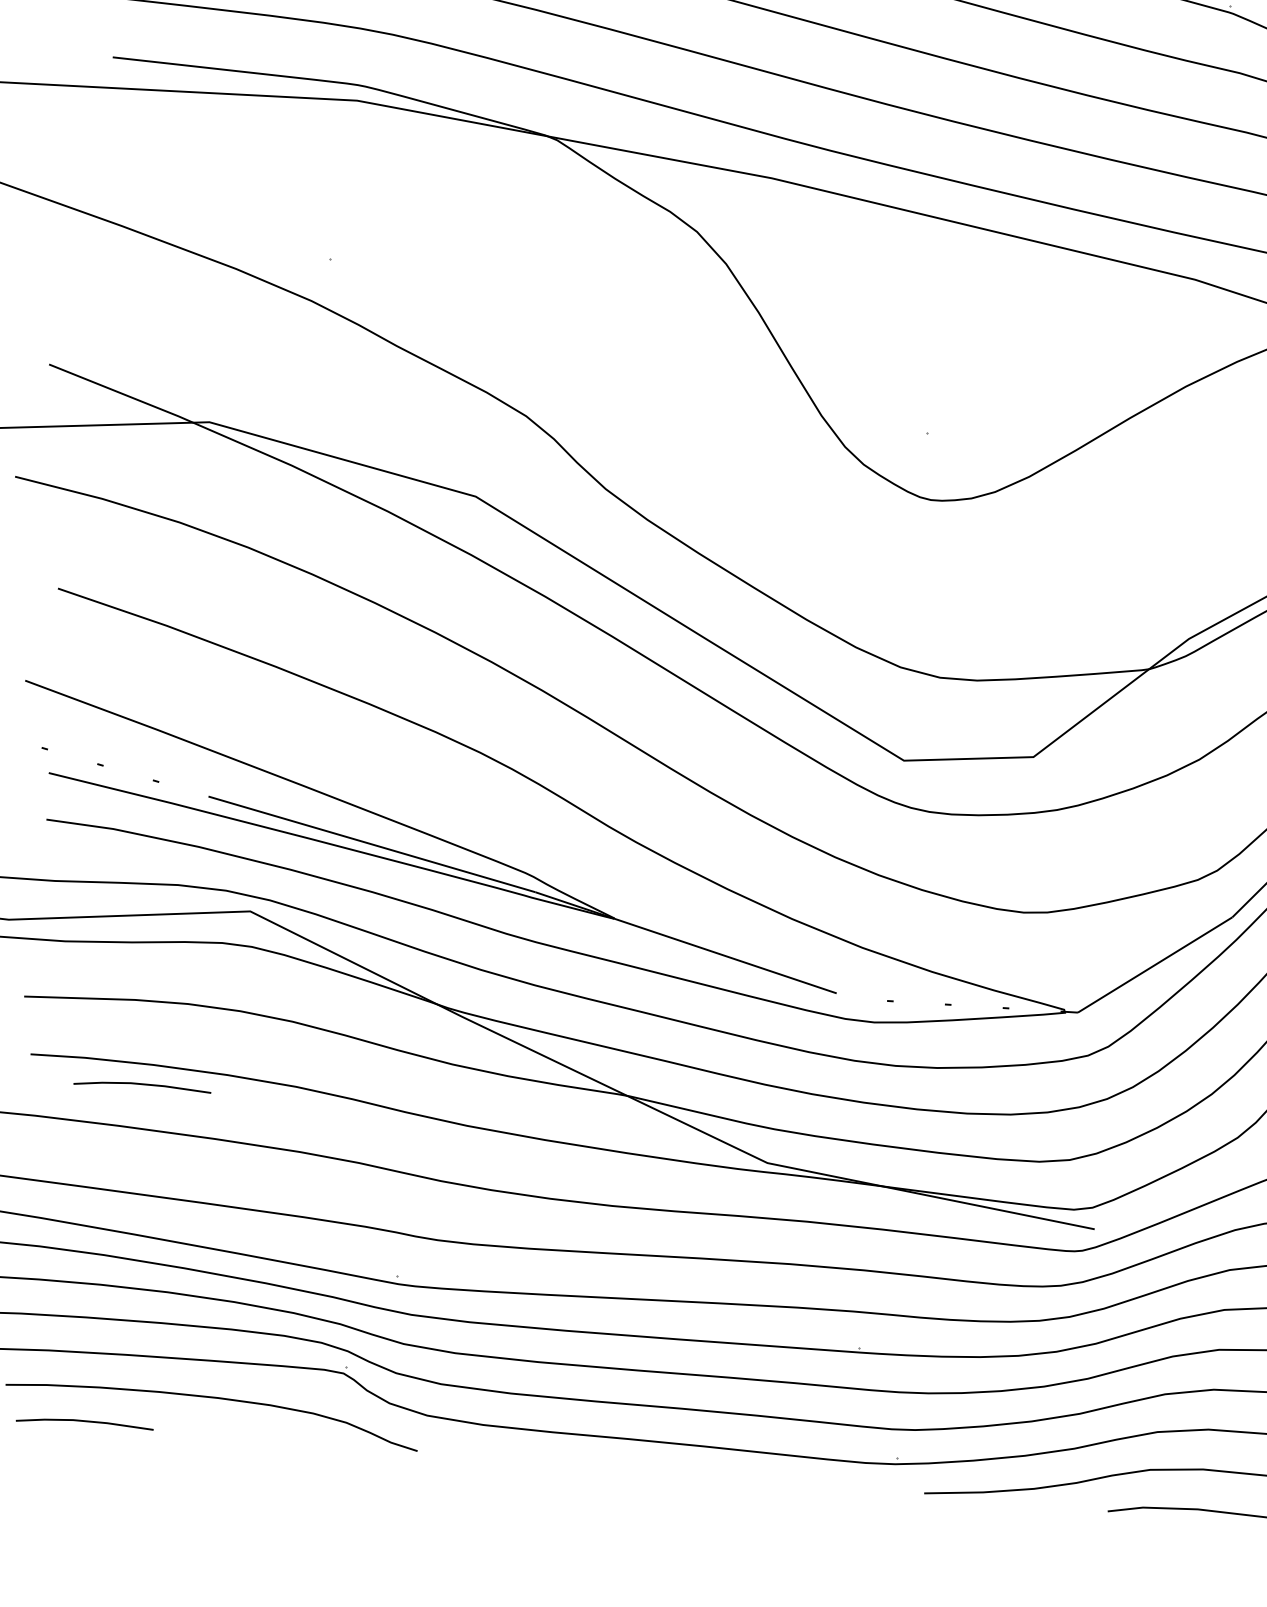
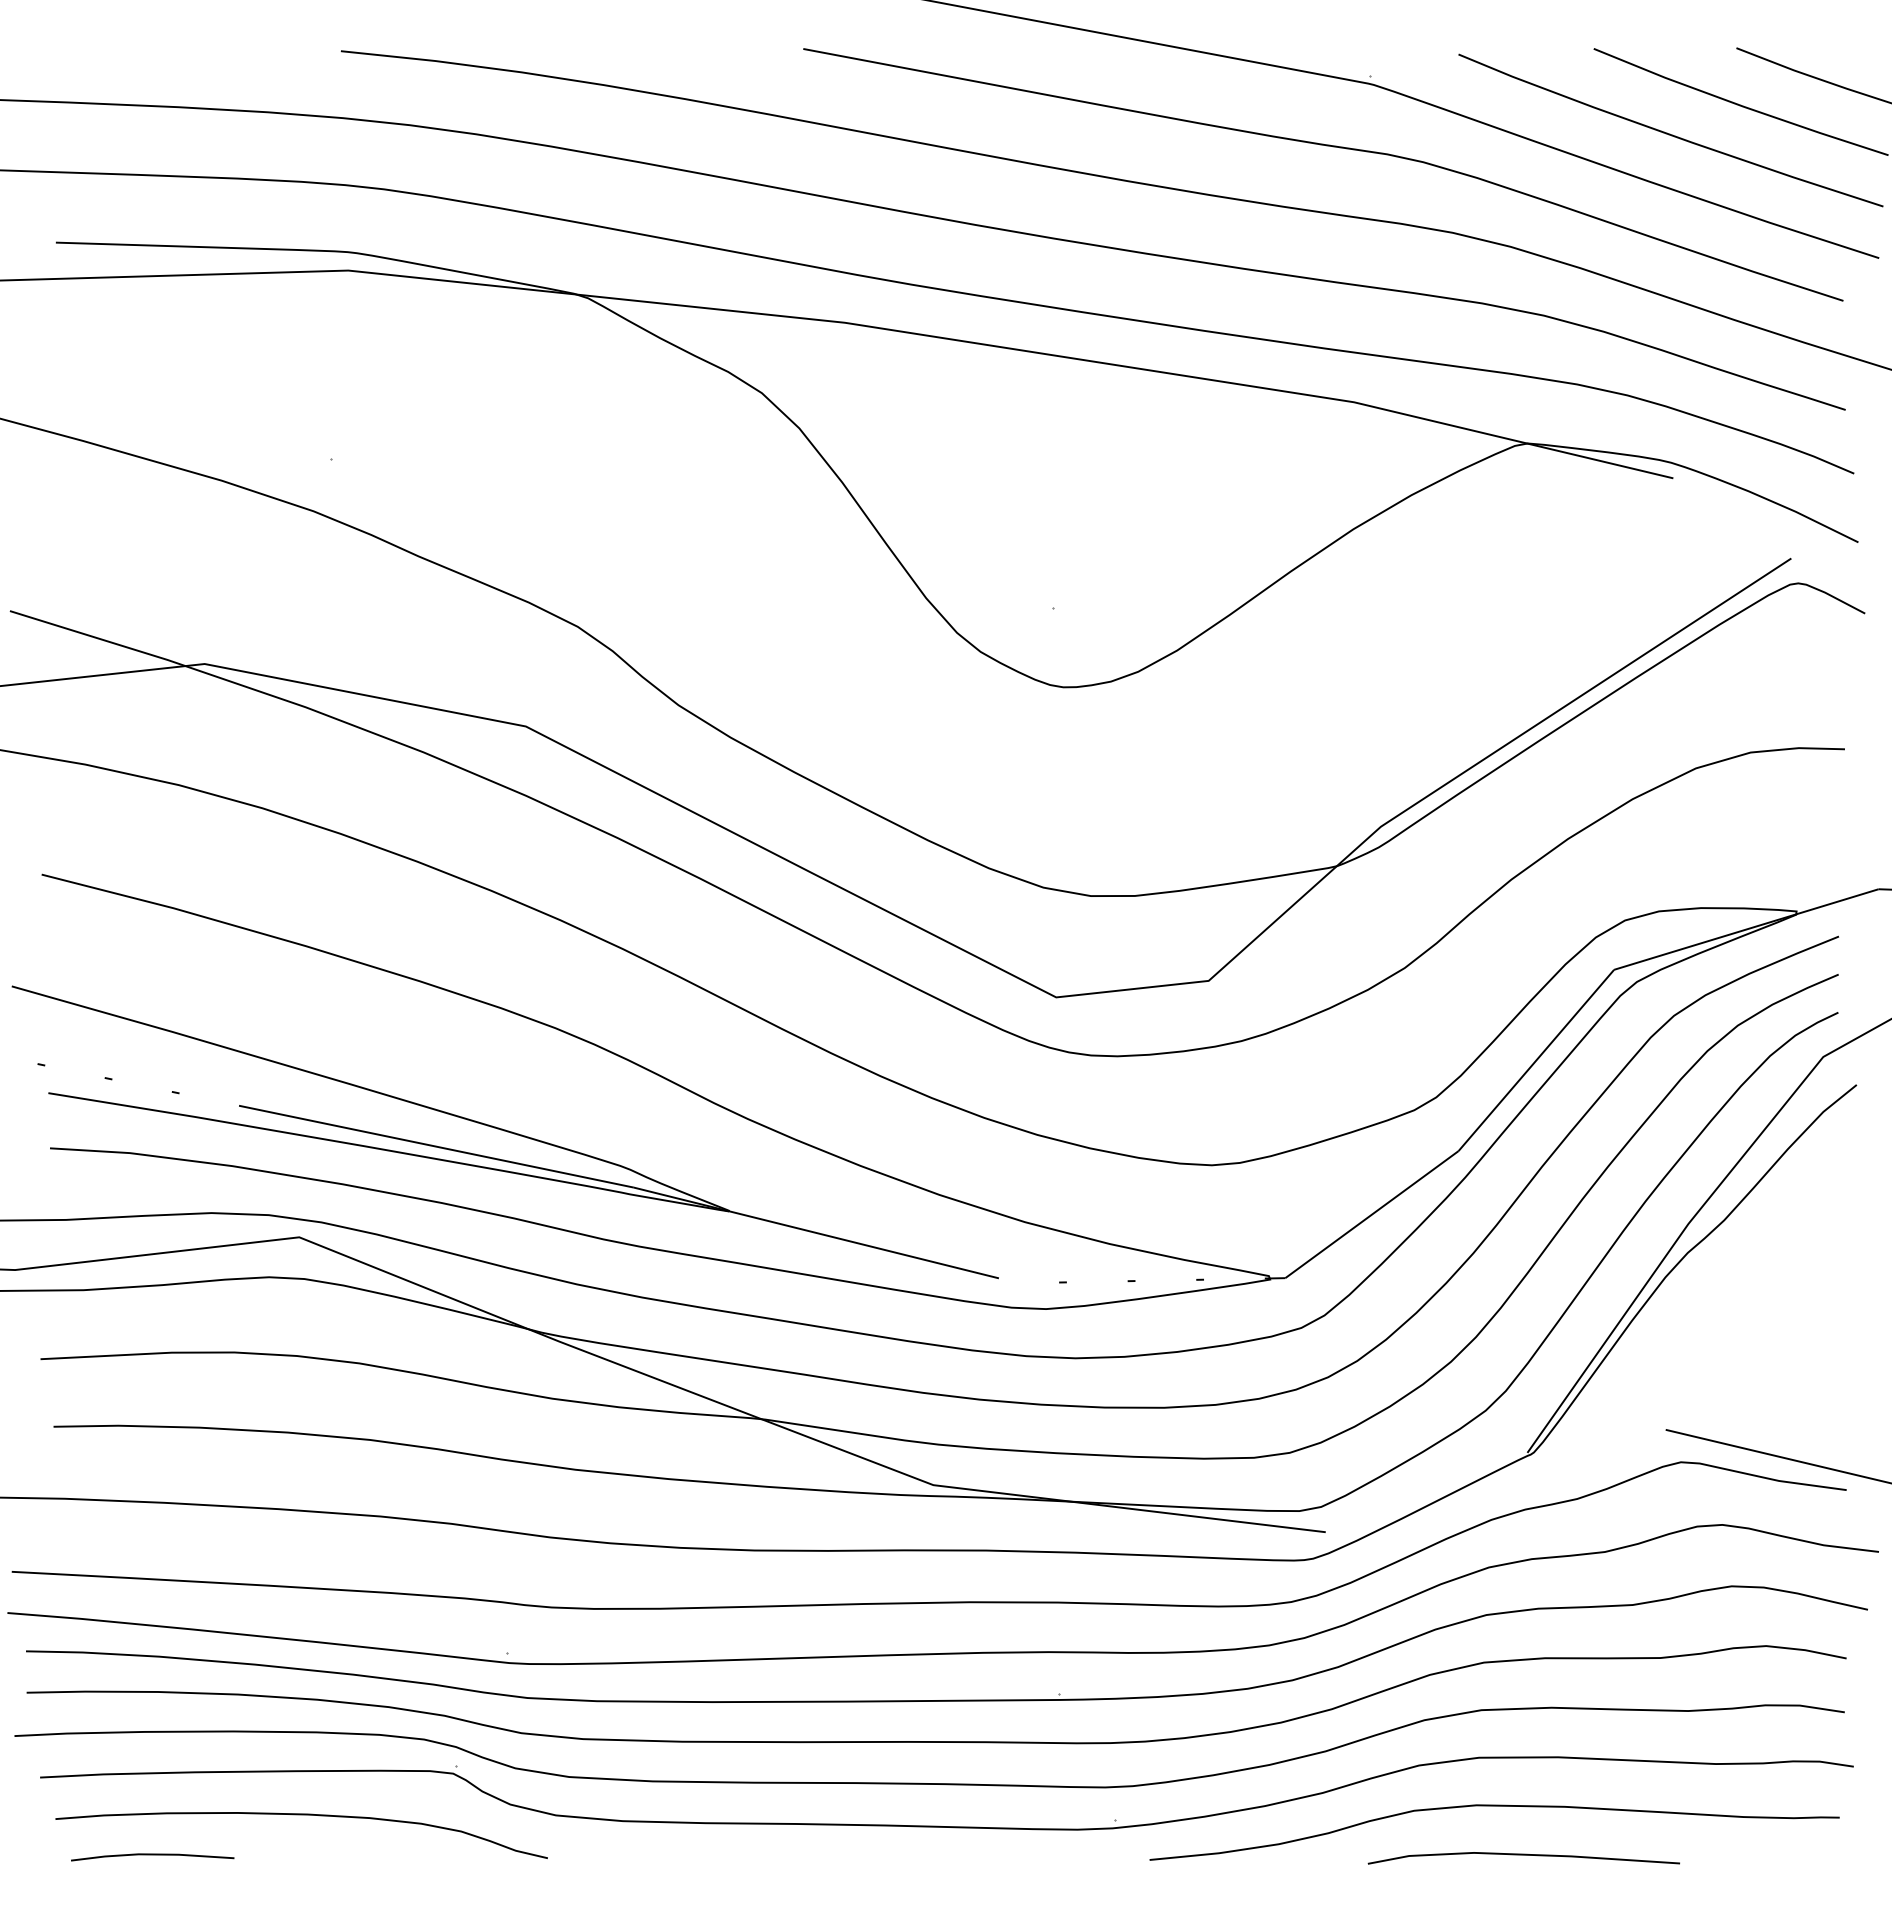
line: (142, 1085) -> (188, 1452), removed

